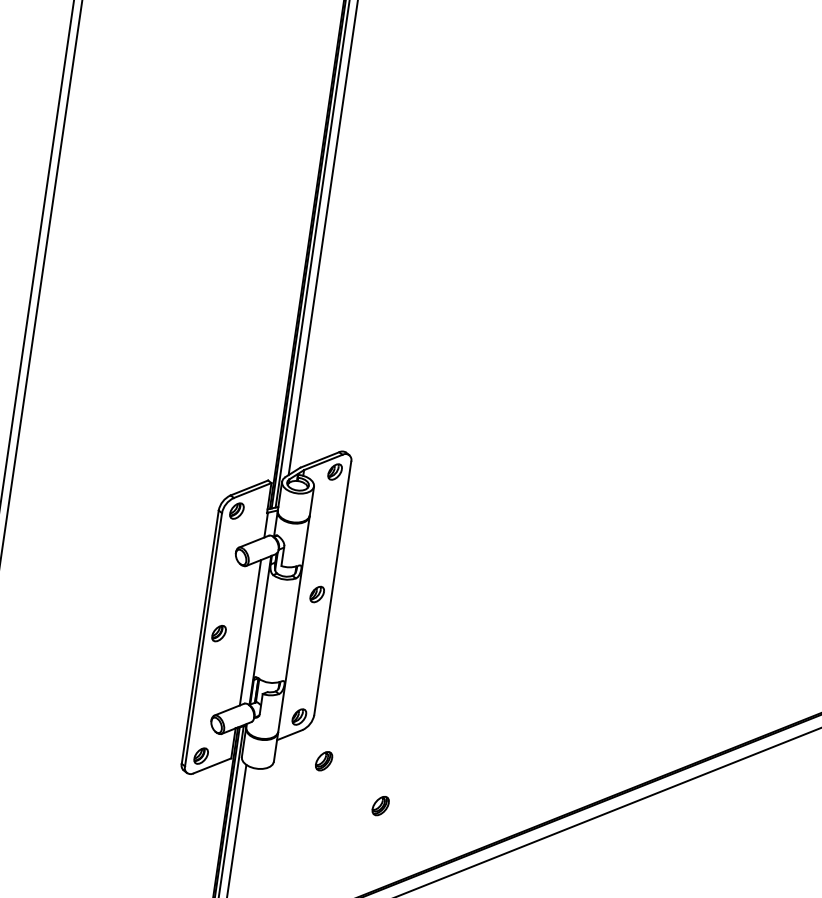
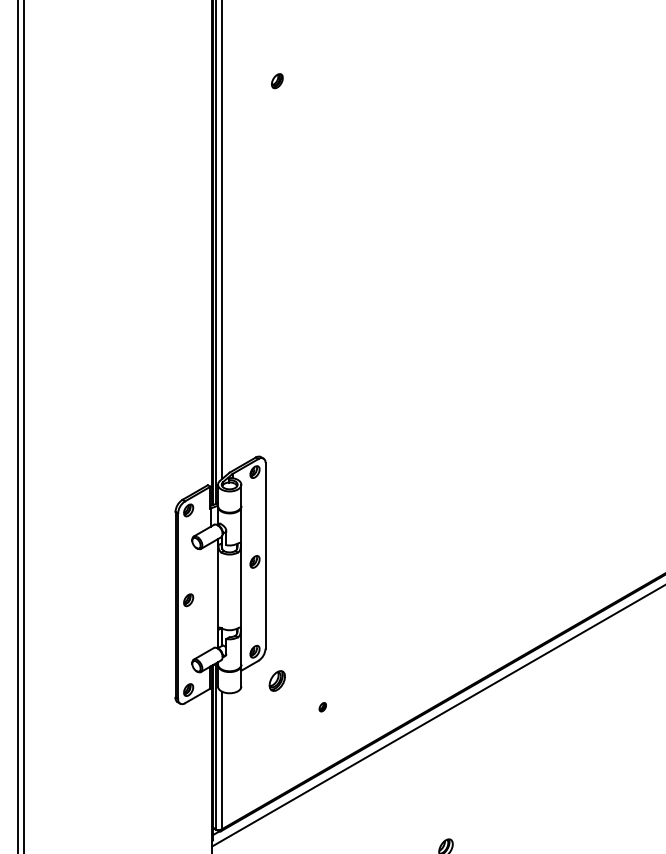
line: (250, 633) -> (211, 596), removed
part: (324, 760) -> (277, 680), size x1.4
part: (380, 806) -> (322, 707), size x0.6

